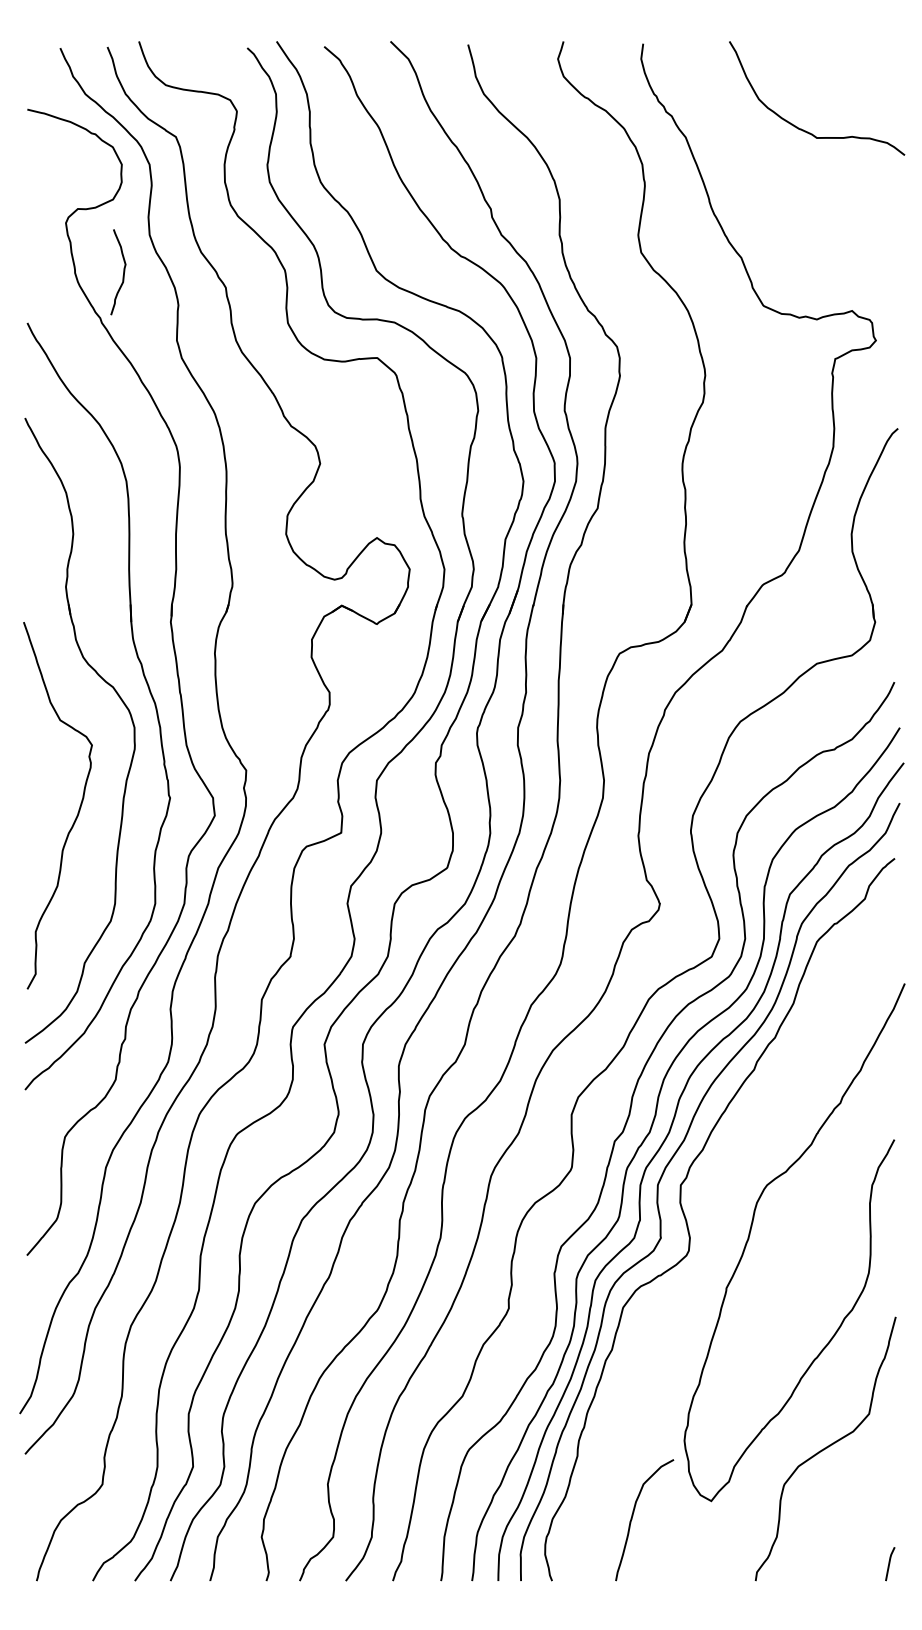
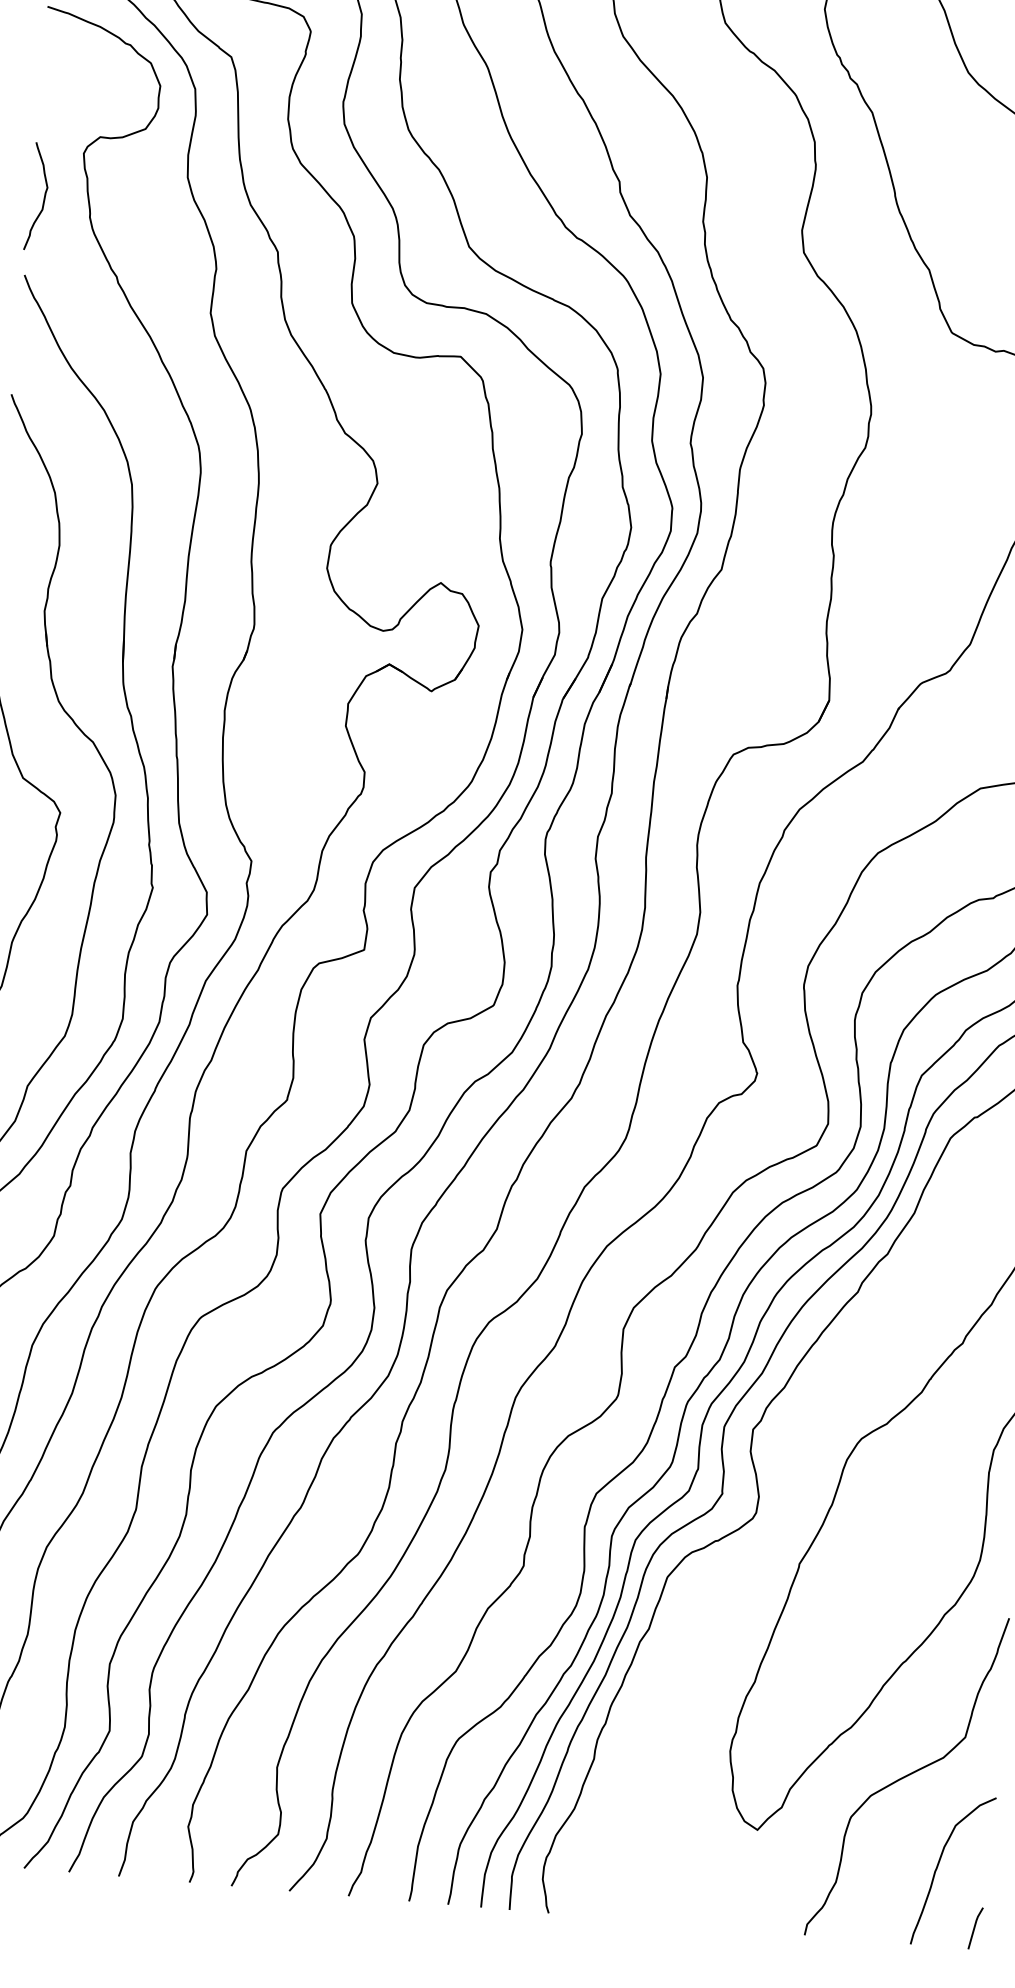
curve: (123, 272) -> (43, 197), moved
curve: (633, 1516) -> (939, 1865), moved

